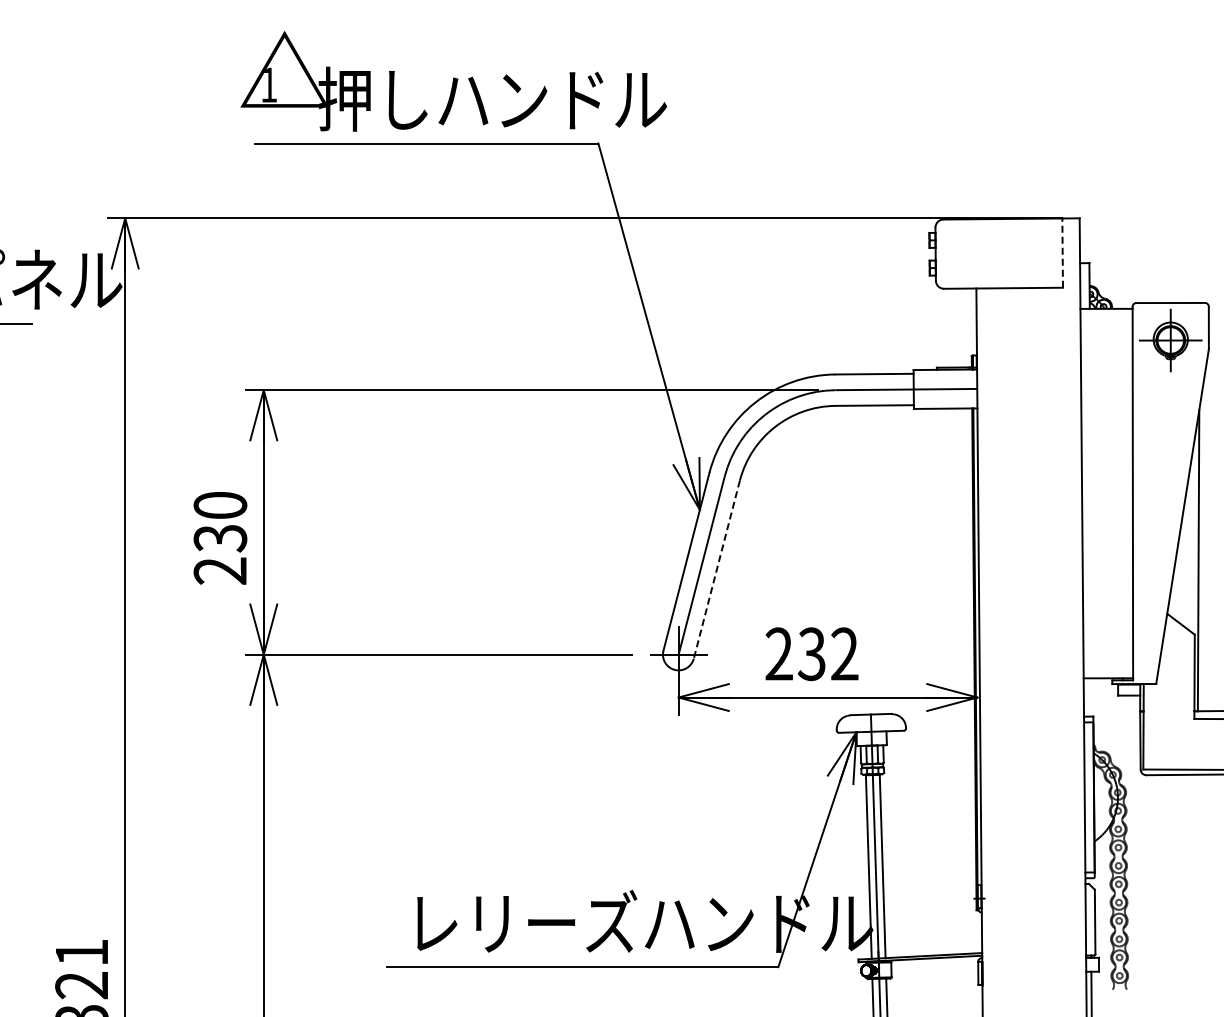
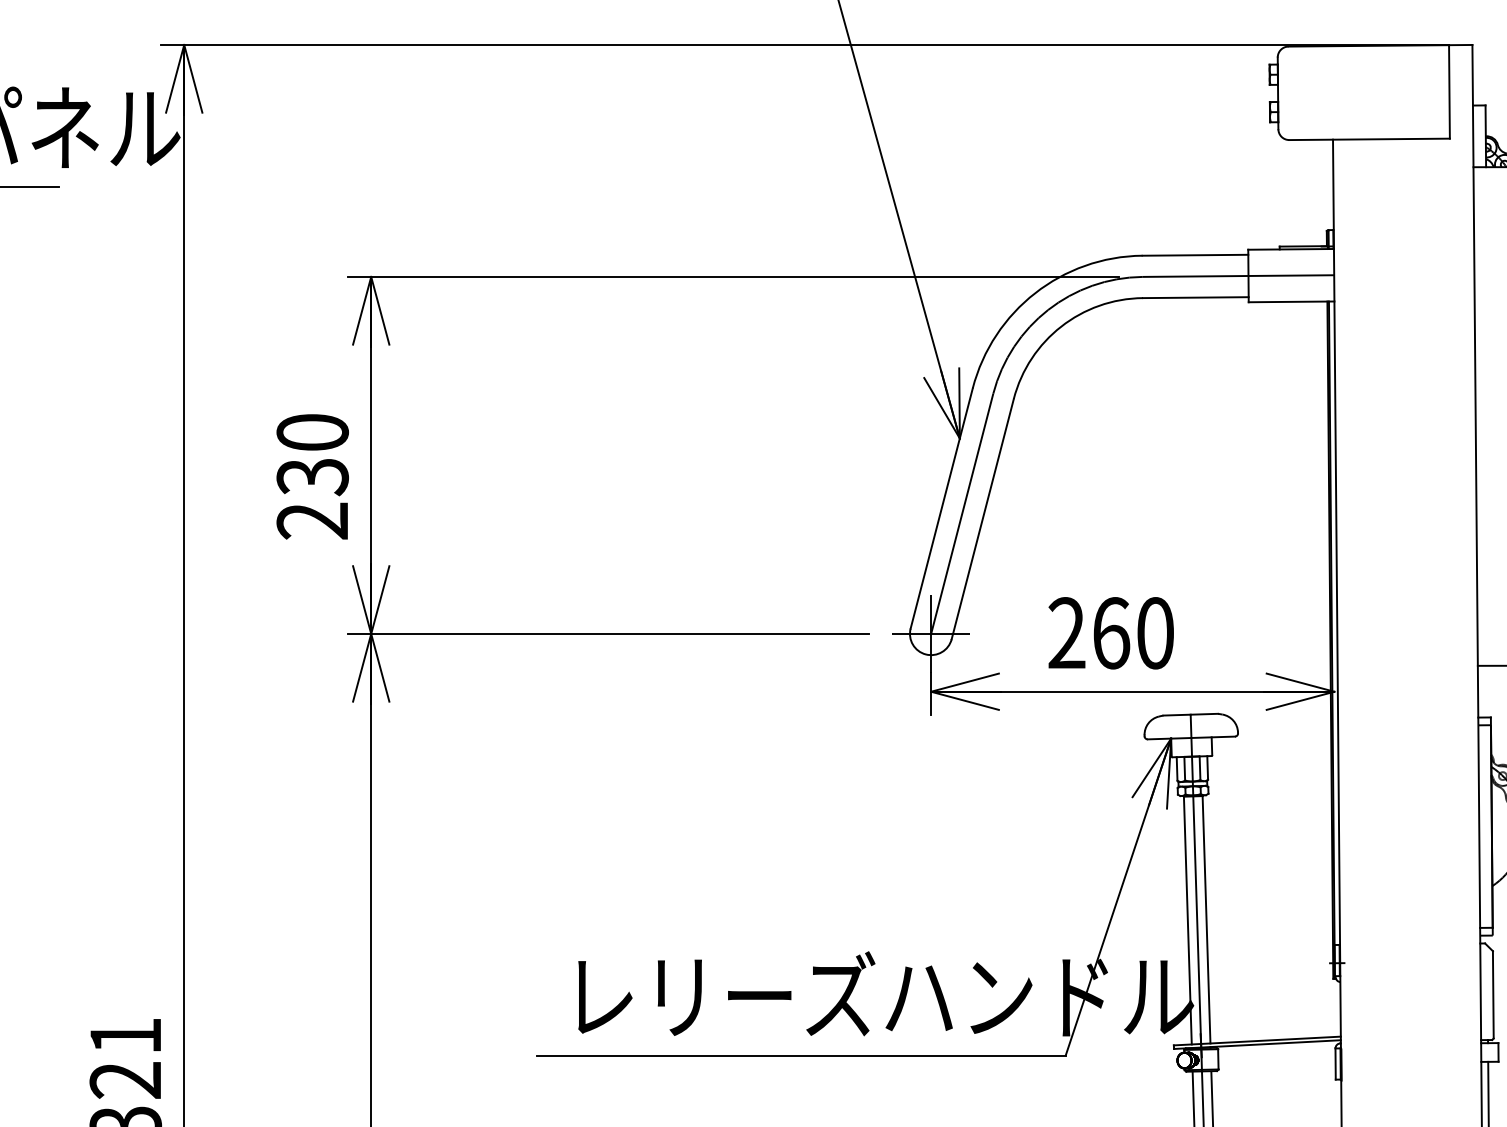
line: (1062, 253) -> (1449, 92), dashed -> solid
line: (716, 569) -> (982, 518), dashed -> solid
text: (827, 654) -> (1132, 633), 232 -> 260

